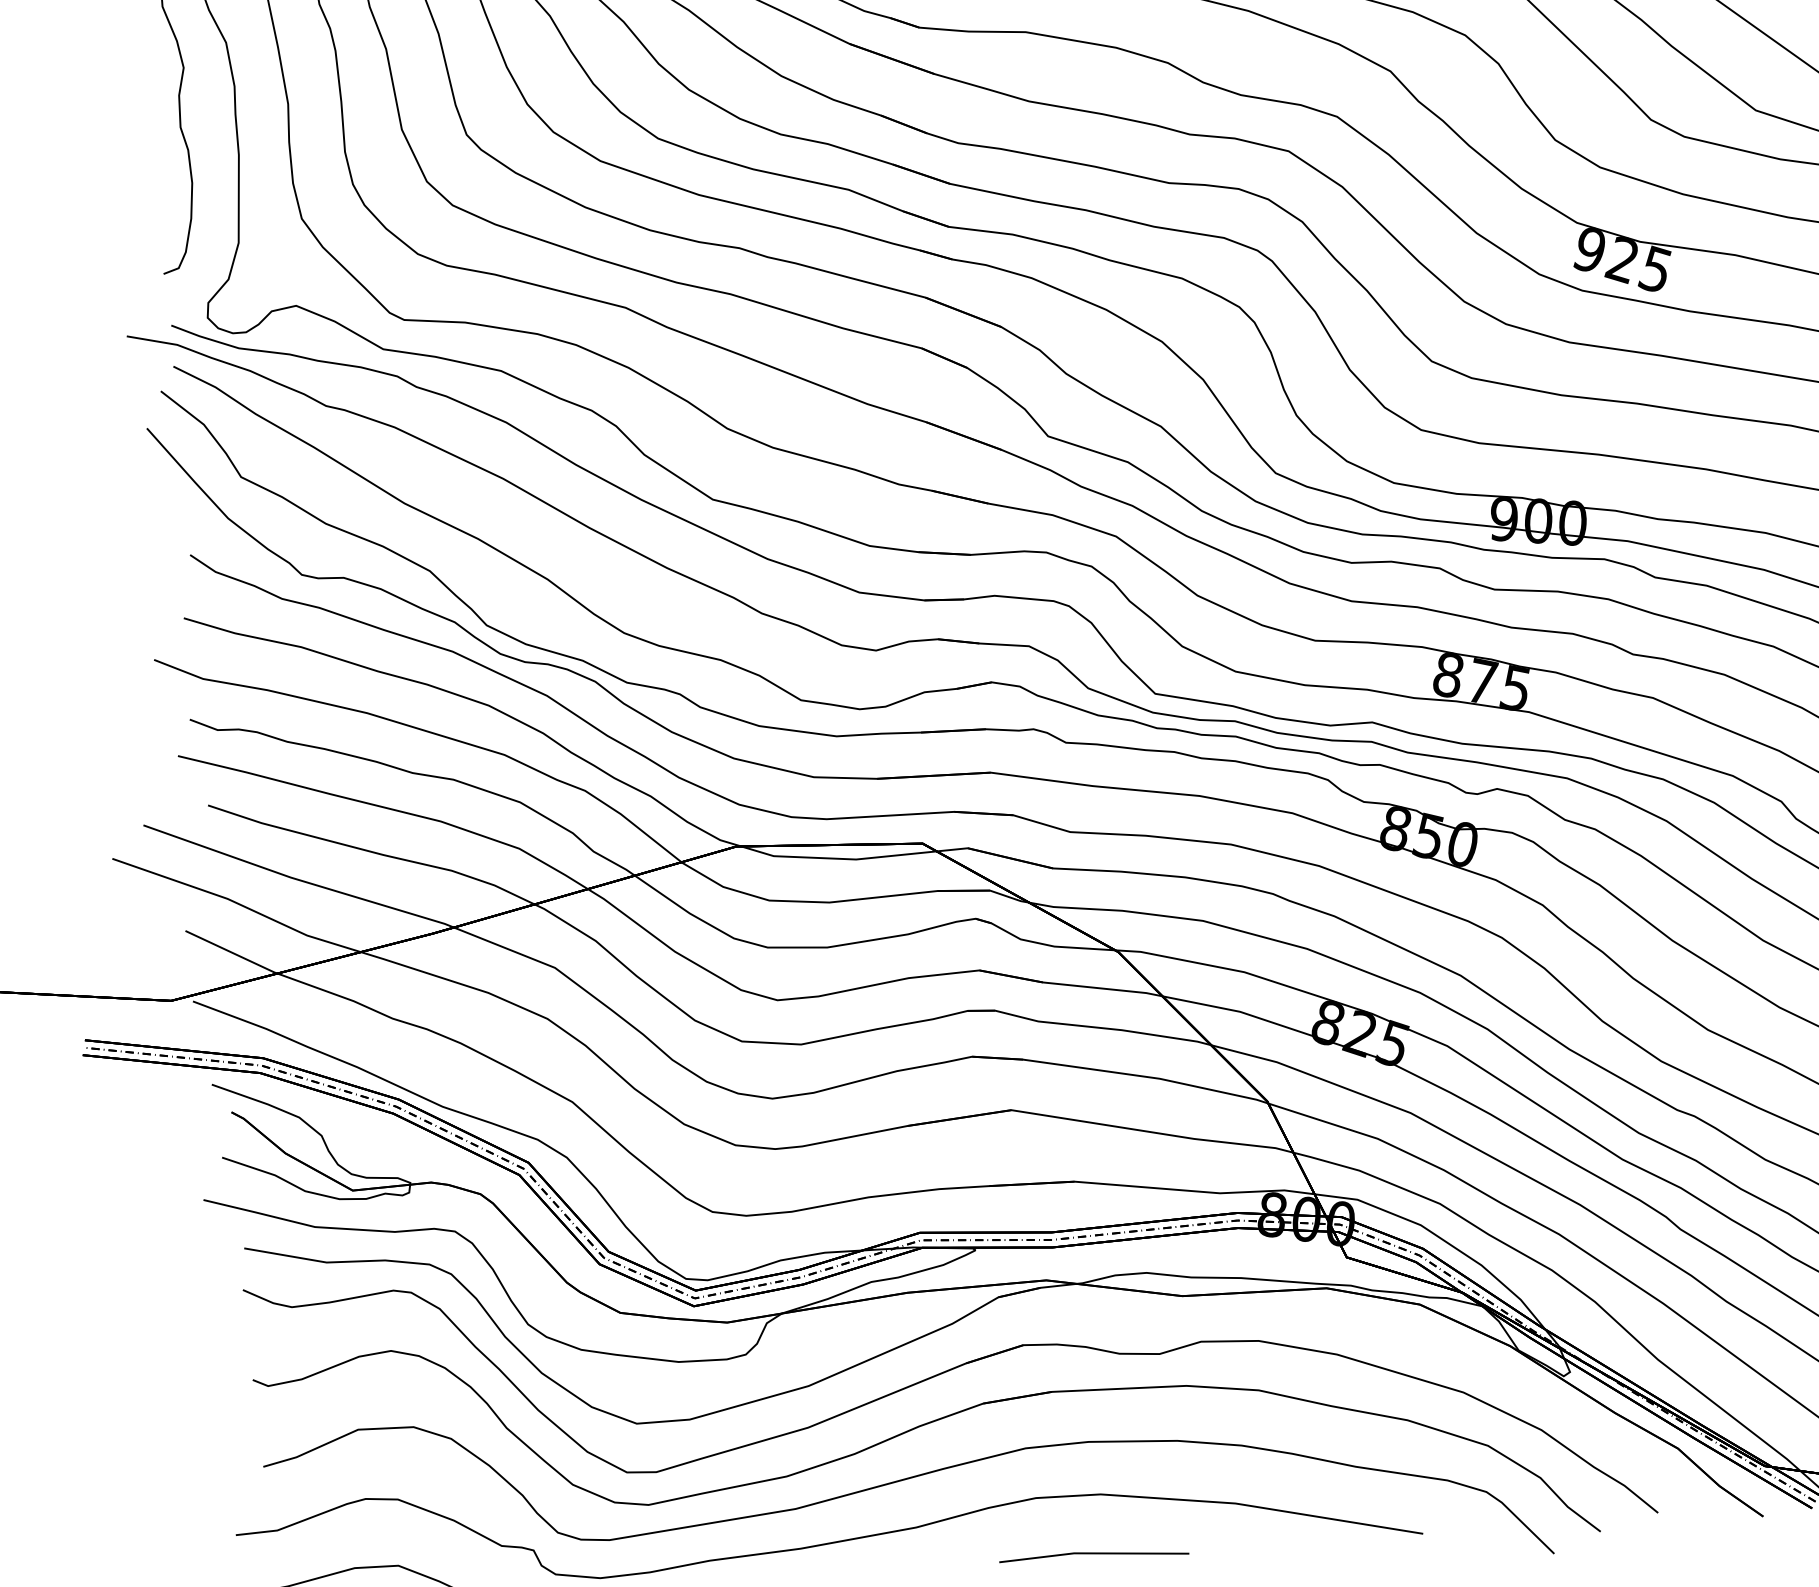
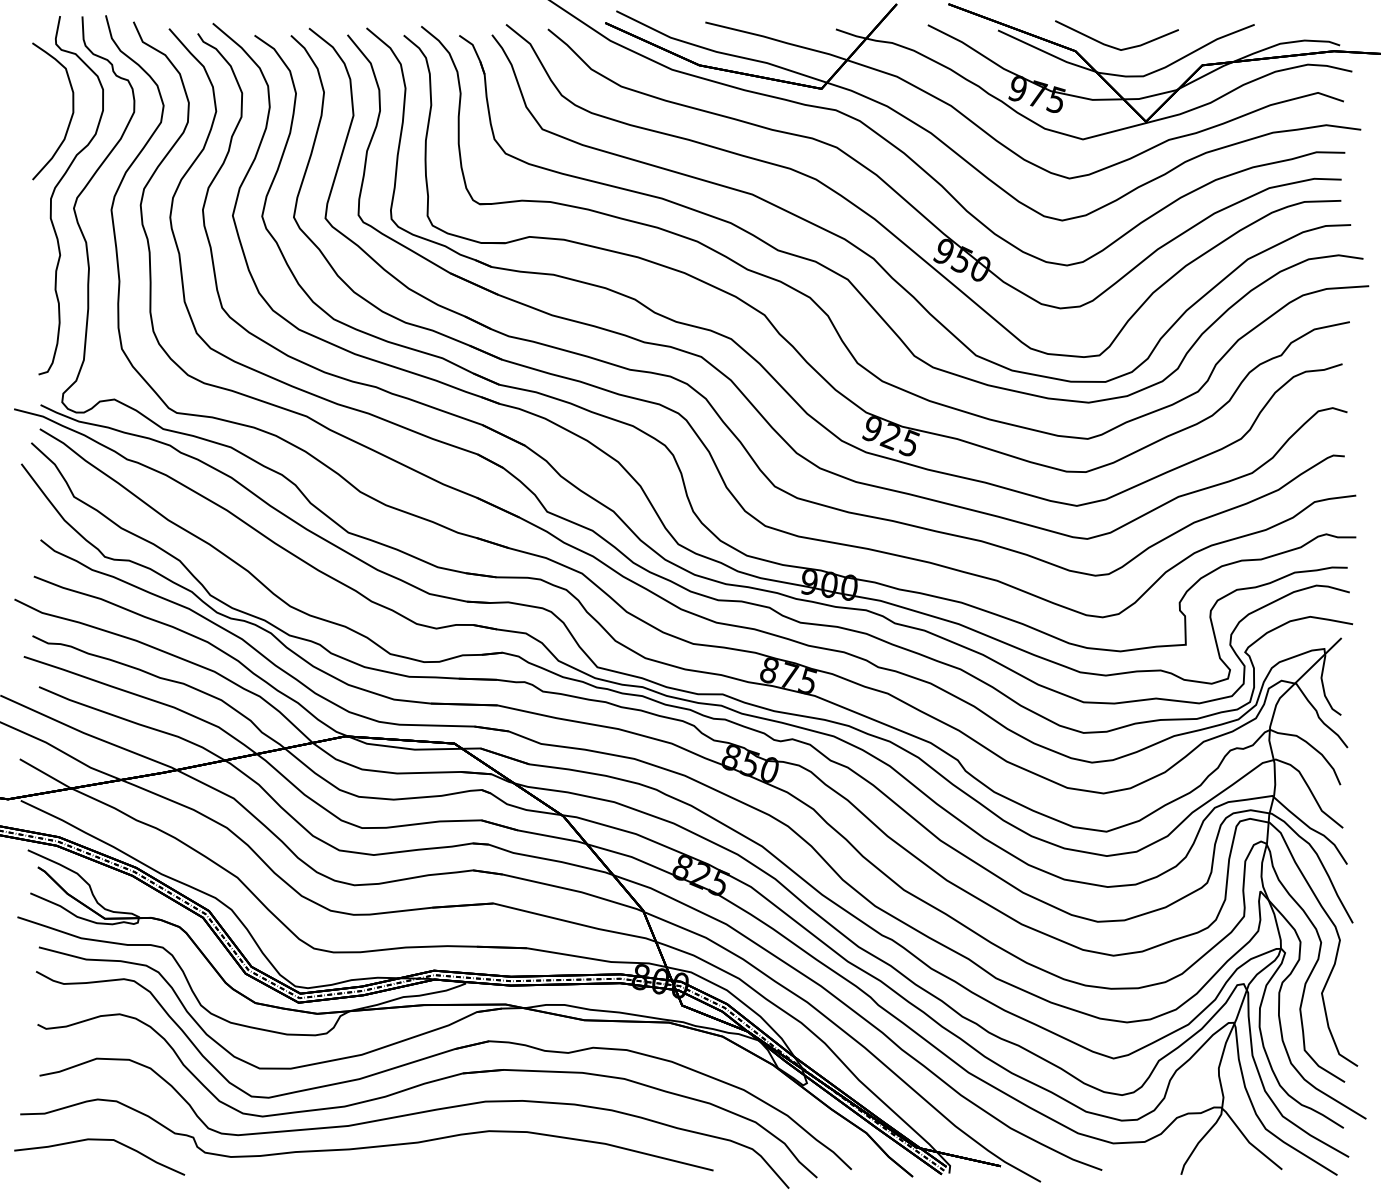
line: (1092, 1554) -> (519, 1166), removed

